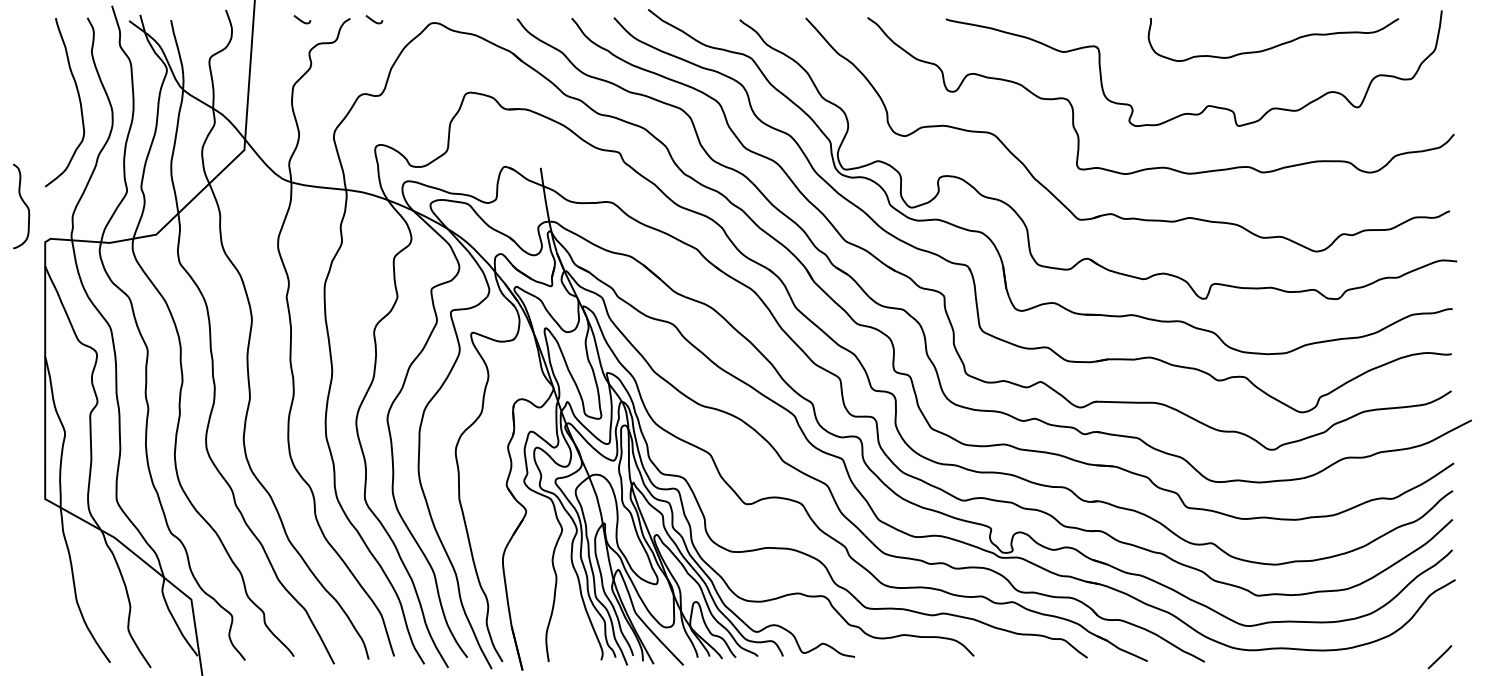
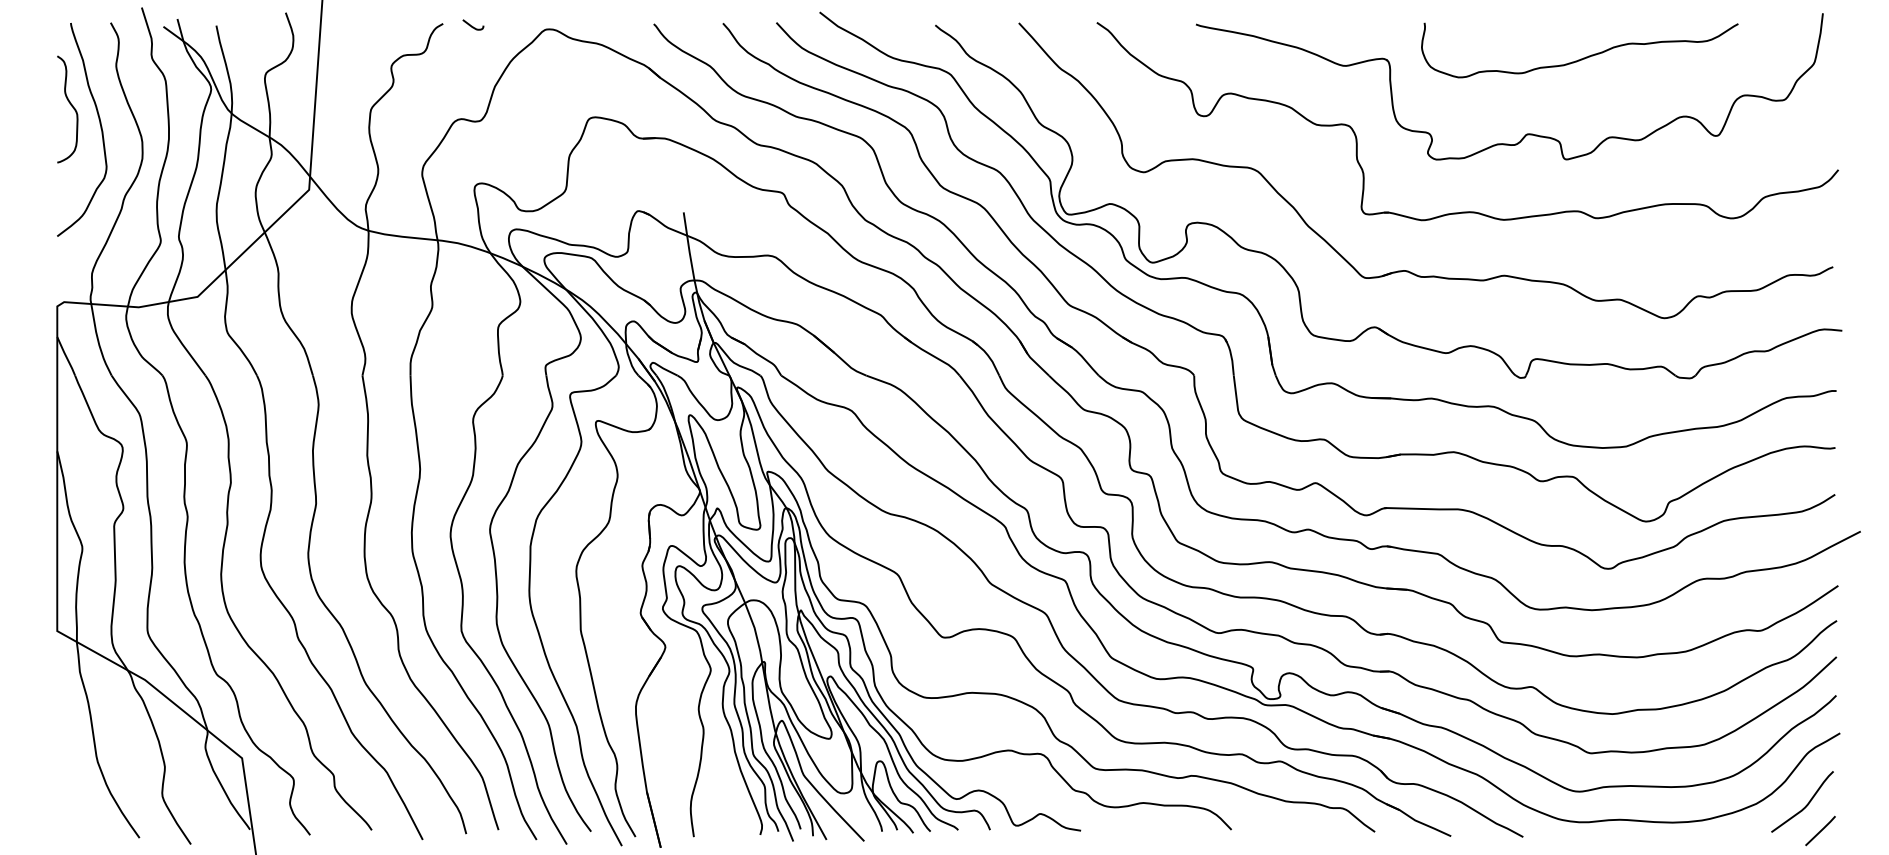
curve: (302, 20) -> (382, 26), removed
curve: (1275, 45) -> (1582, 57), moved
curve: (23, 203) -> (70, 105), moved
curve: (1428, 636) -> (1806, 804), added

